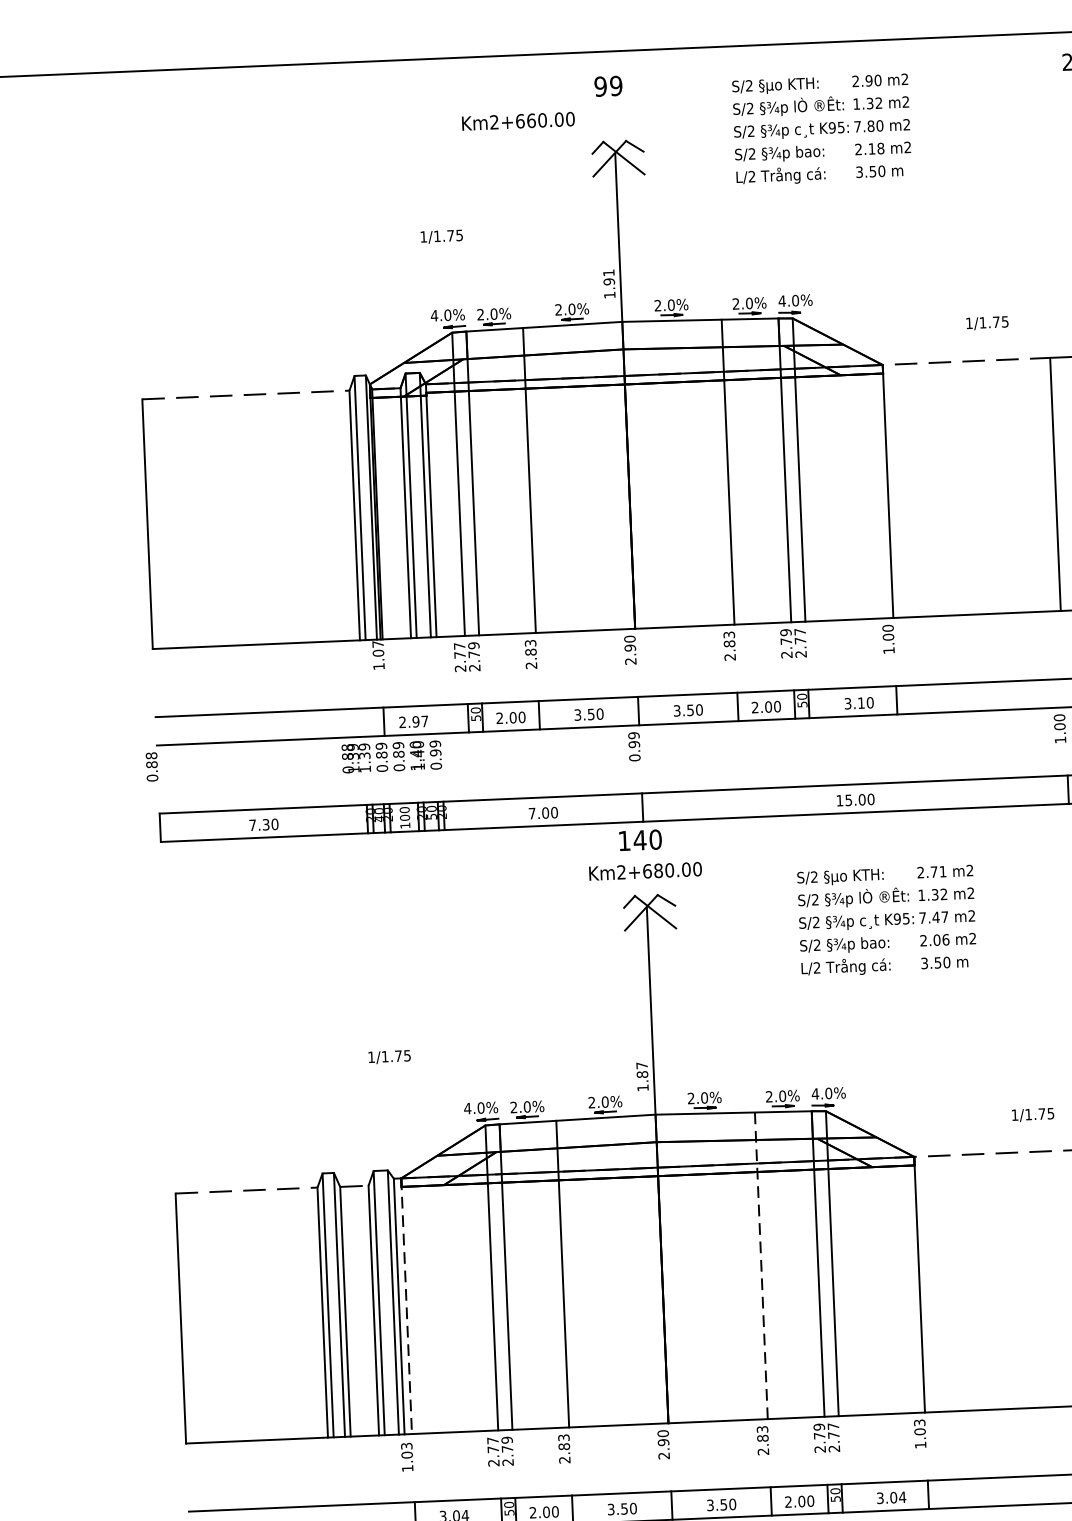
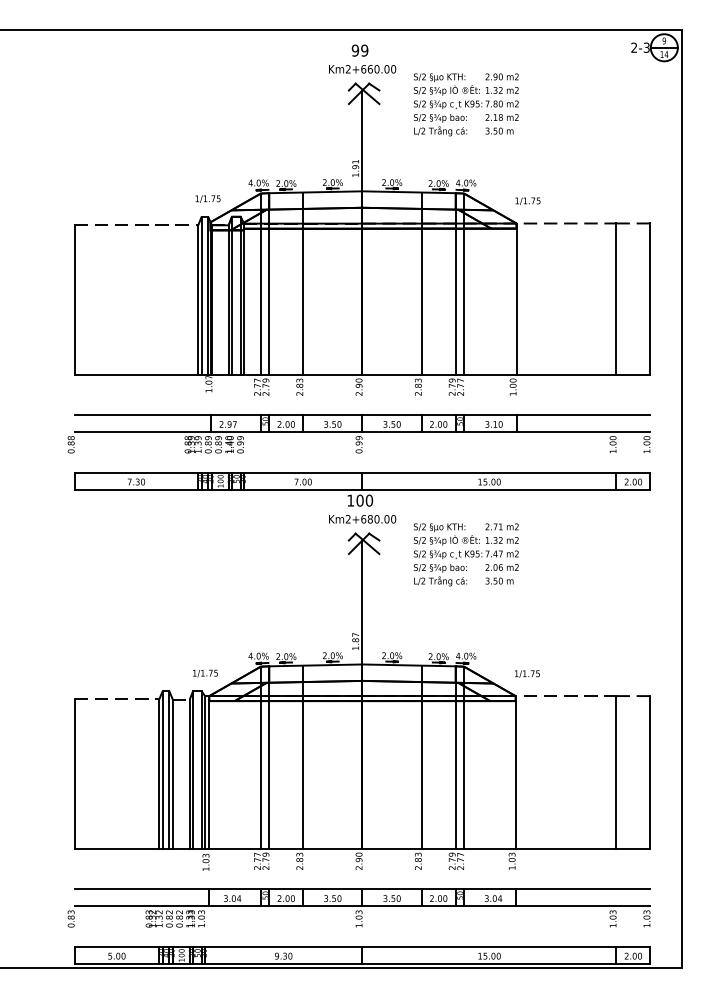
text: (518, 121) -> (362, 69), moved
text: (820, 129) -> (465, 104), moved
text: (440, 235) -> (207, 198), moved
text: (986, 321) -> (527, 200), moved
text: (639, 840) -> (359, 500), 140 -> 100
text: (885, 920) -> (465, 554), moved
text: (389, 1057) -> (205, 673), moved
text: (1033, 1113) -> (527, 673), moved
line: (760, 1266) -> (421, 757), dashed -> solid
line: (406, 1306) -> (209, 772), dashed -> solid

